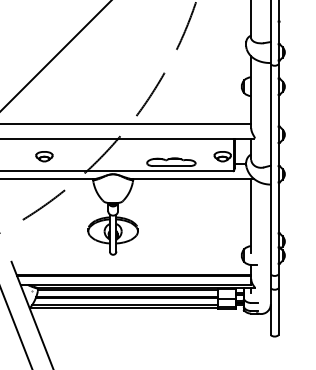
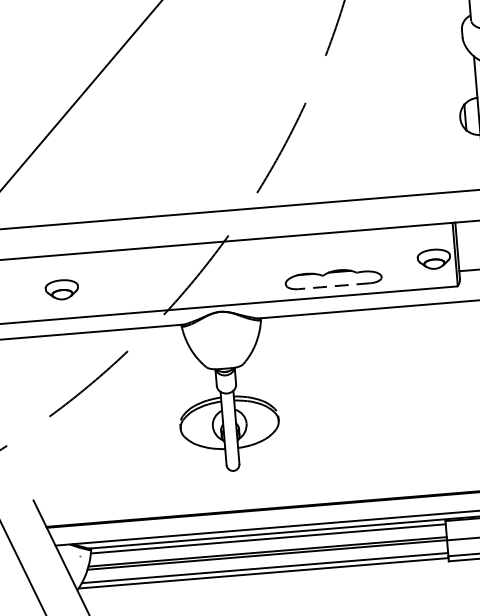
part: (44, 156) -> (62, 289), moved
line: (171, 166) -> (334, 287), solid -> dashed

